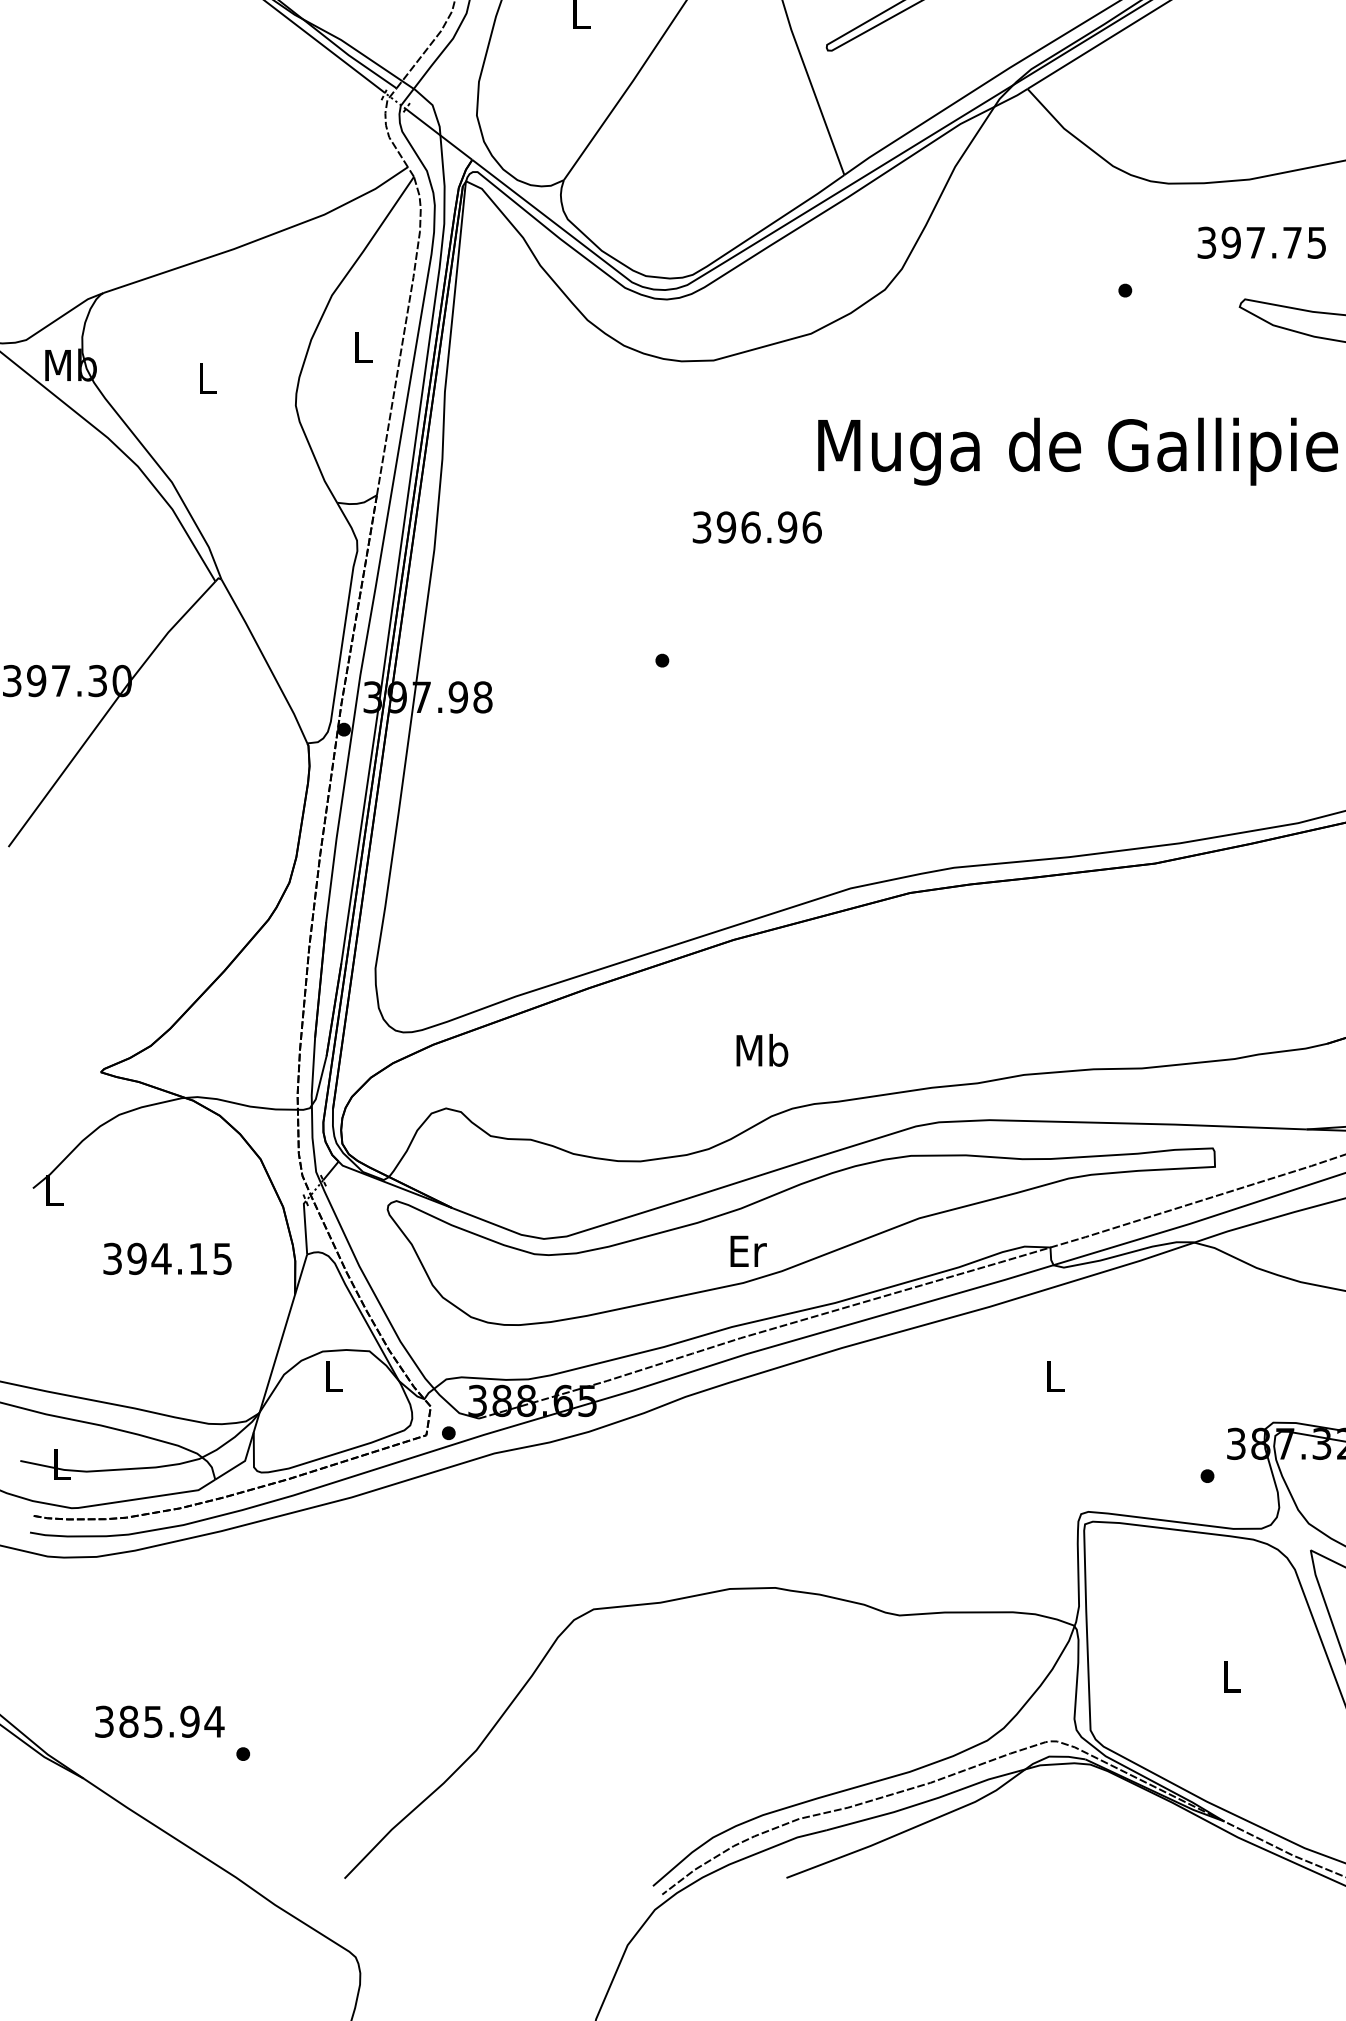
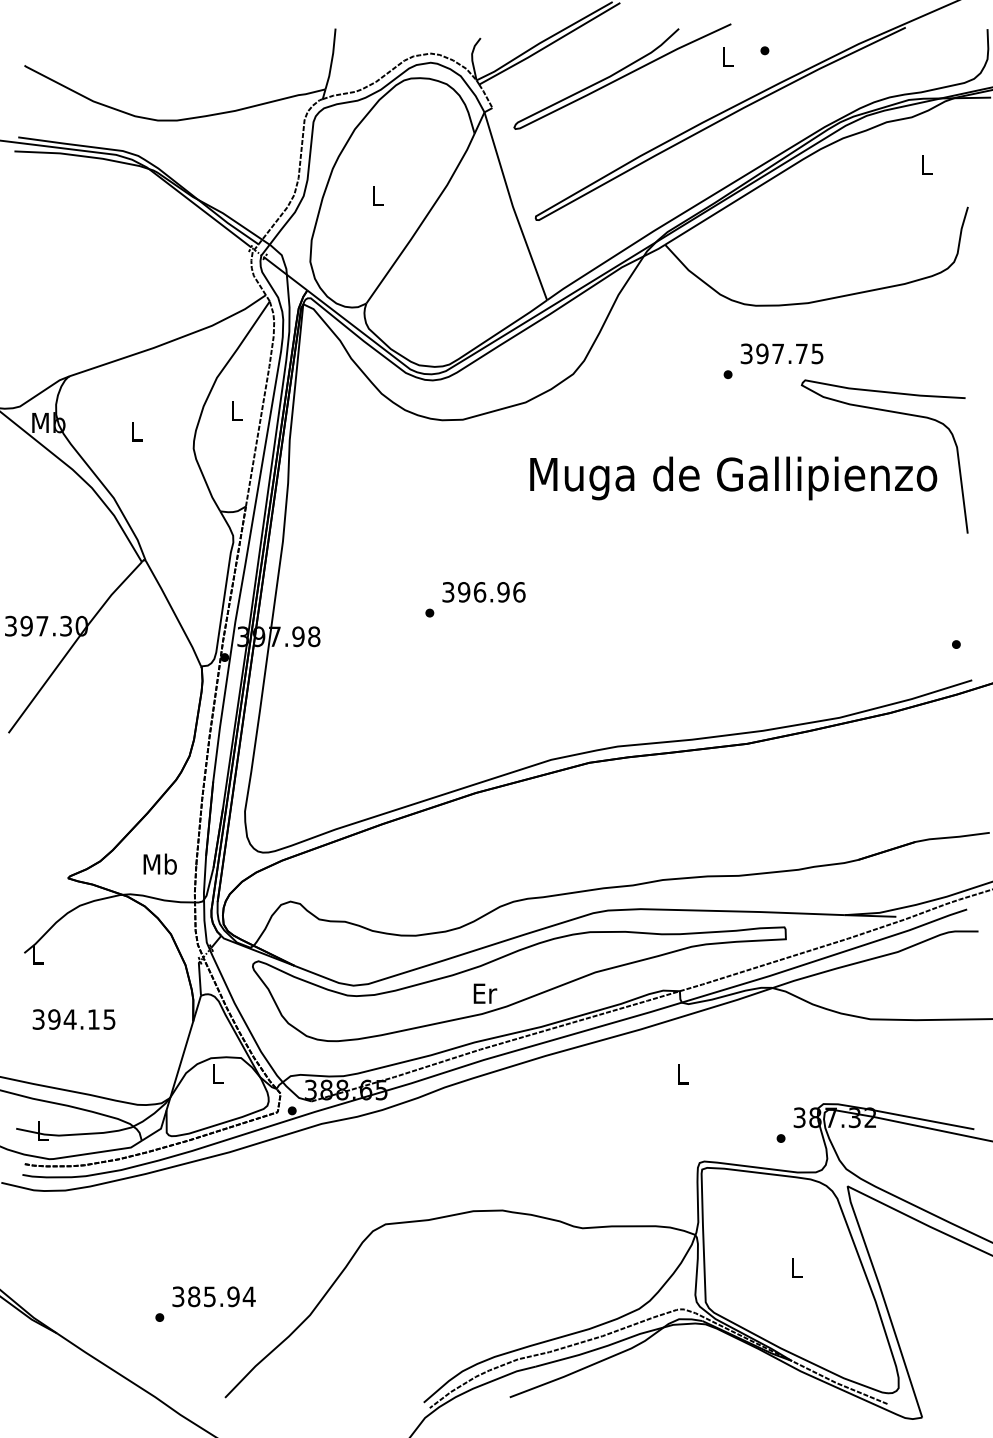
text: (1260, 242) -> (781, 353), moved
text: (756, 527) -> (483, 592), moved
text: (761, 1049) -> (159, 863), moved
text: (166, 1258) -> (73, 1019), moved
text: (158, 1721) -> (213, 1296), moved

